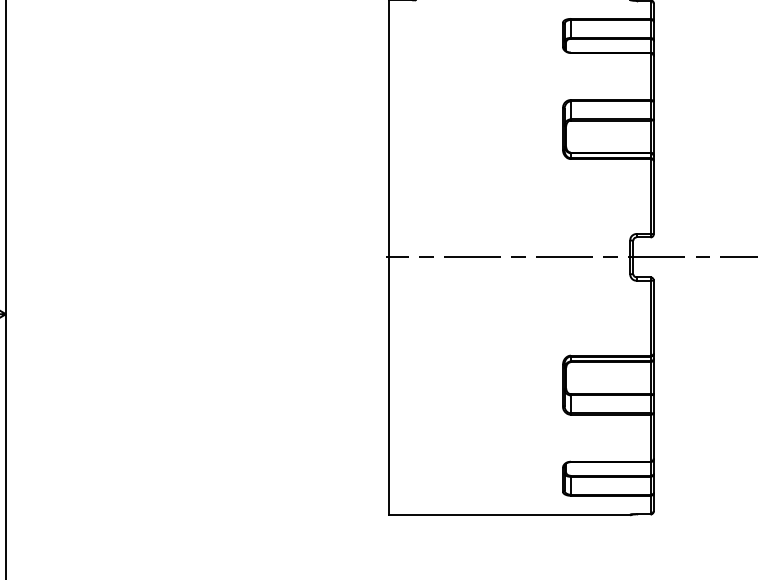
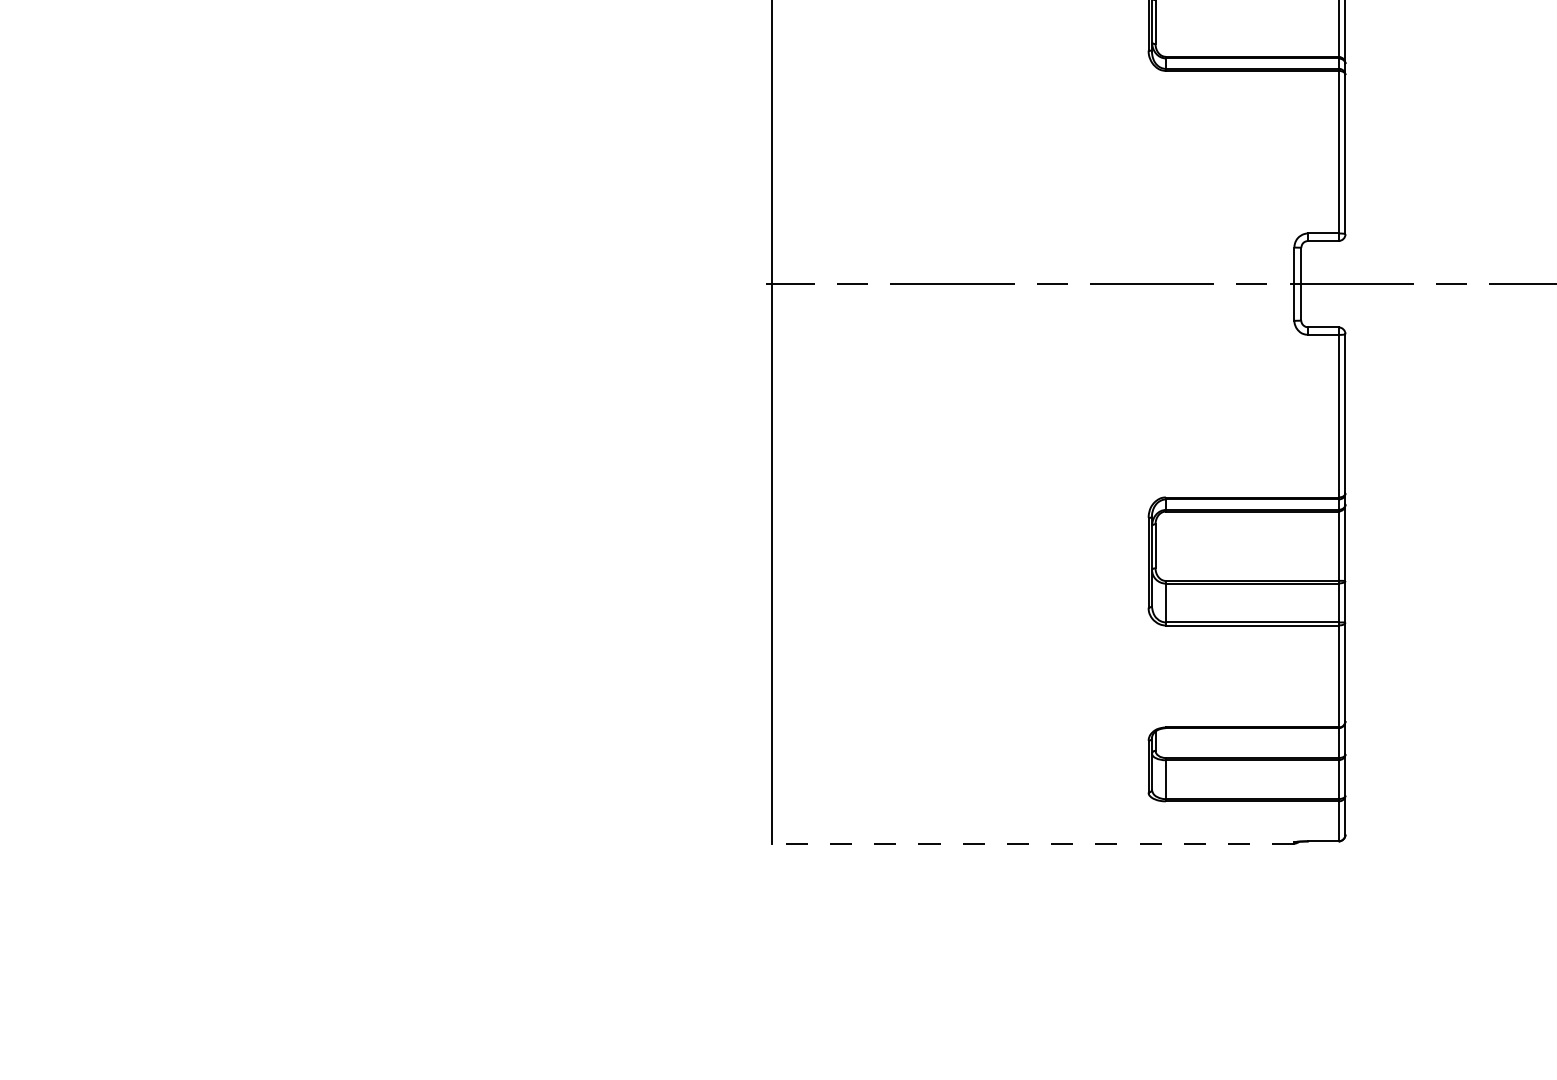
line: (509, 515) -> (1032, 844), solid -> dashed

